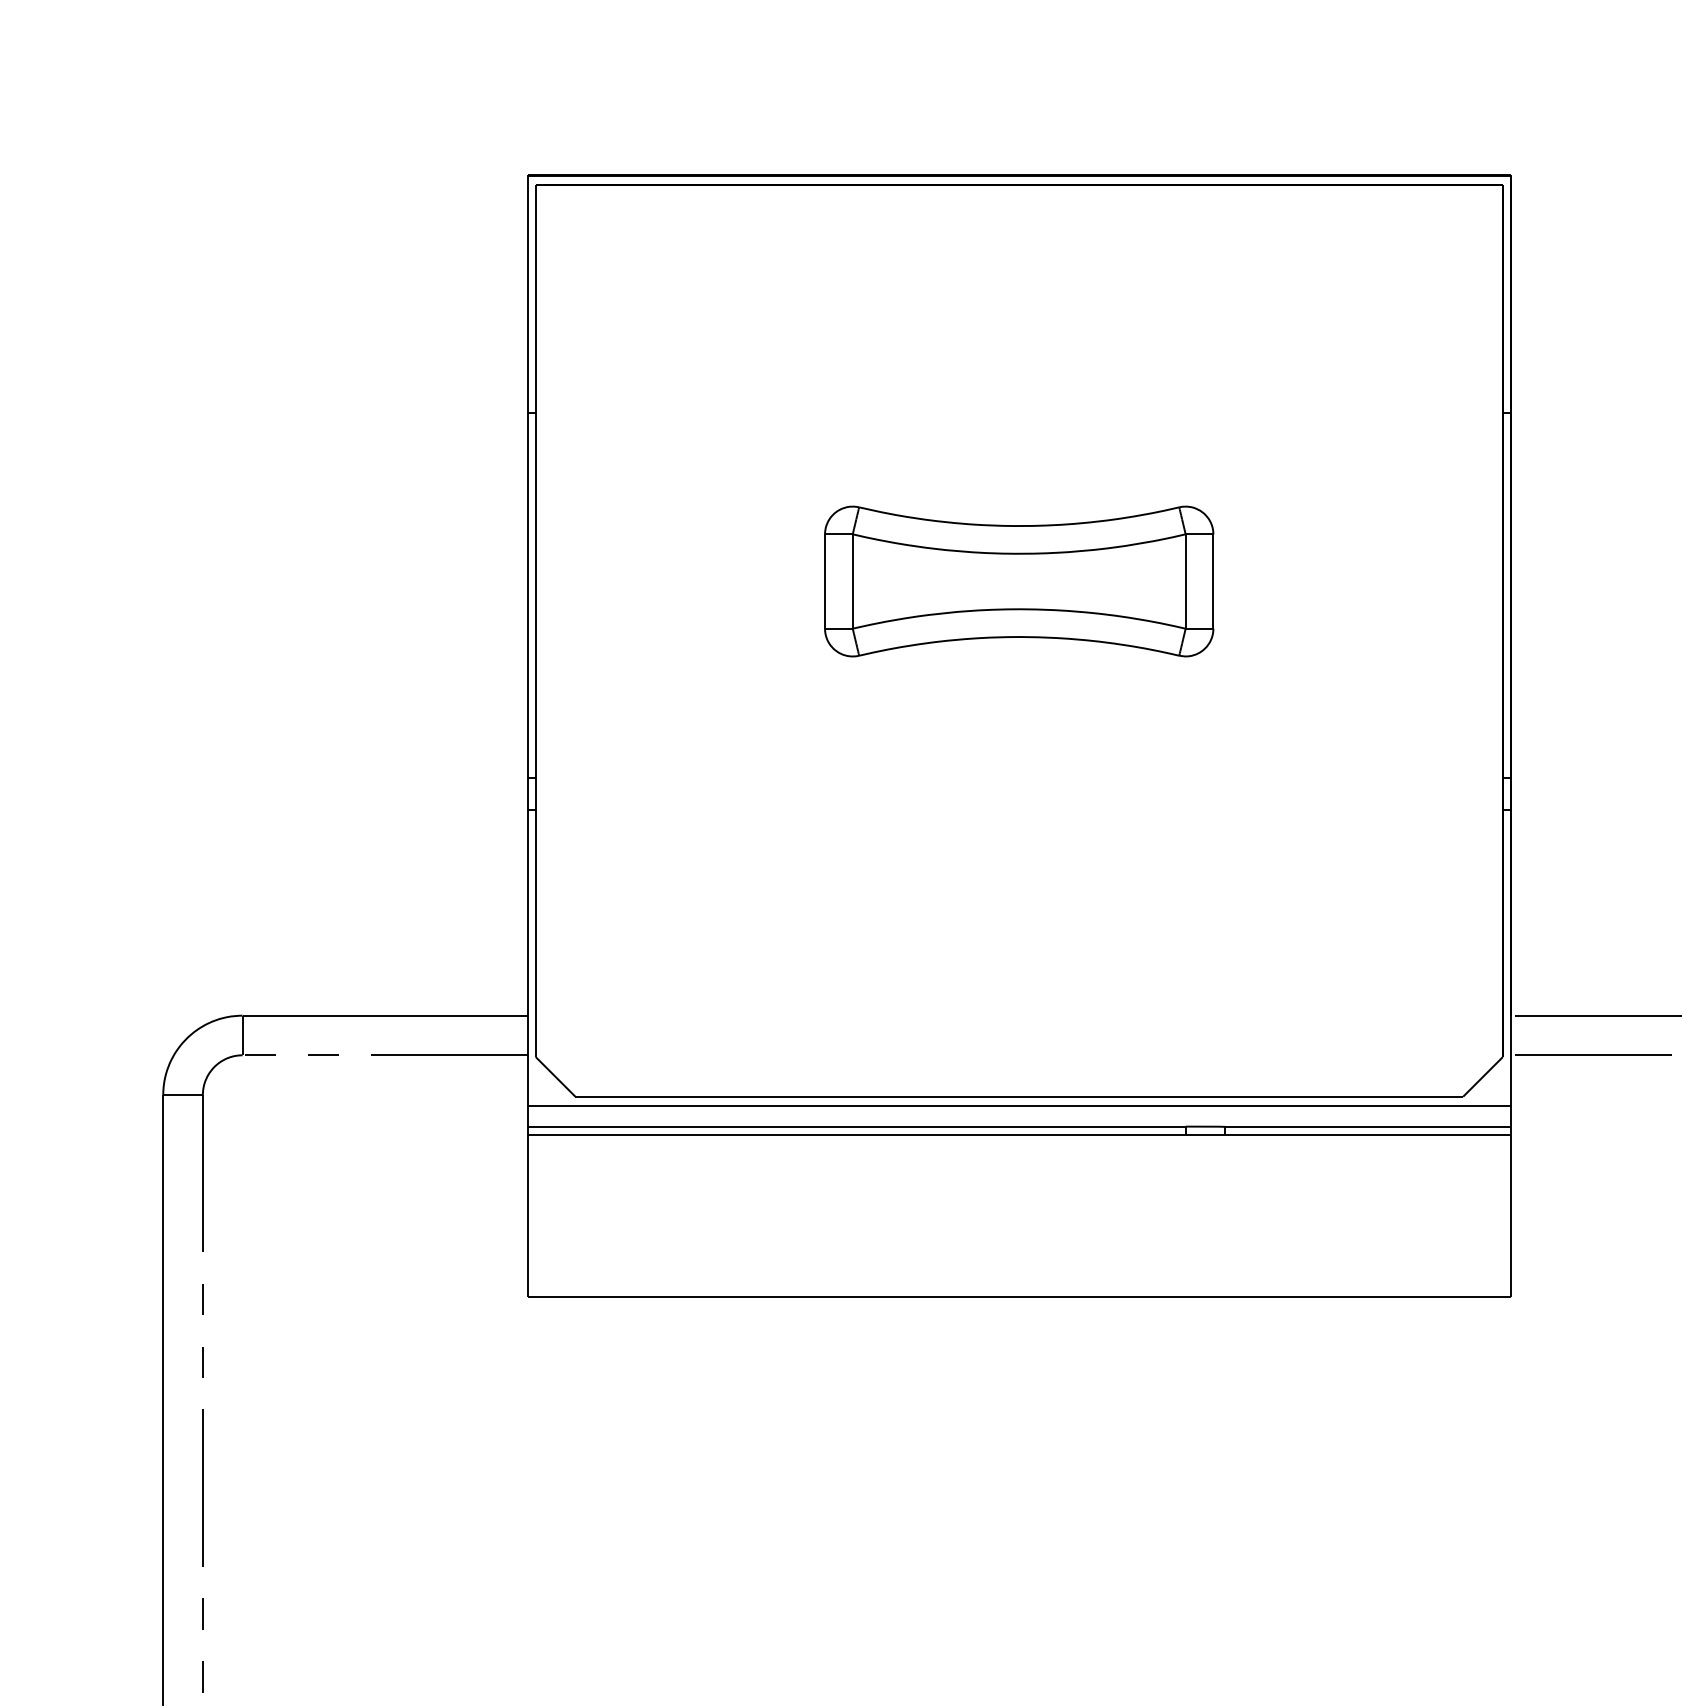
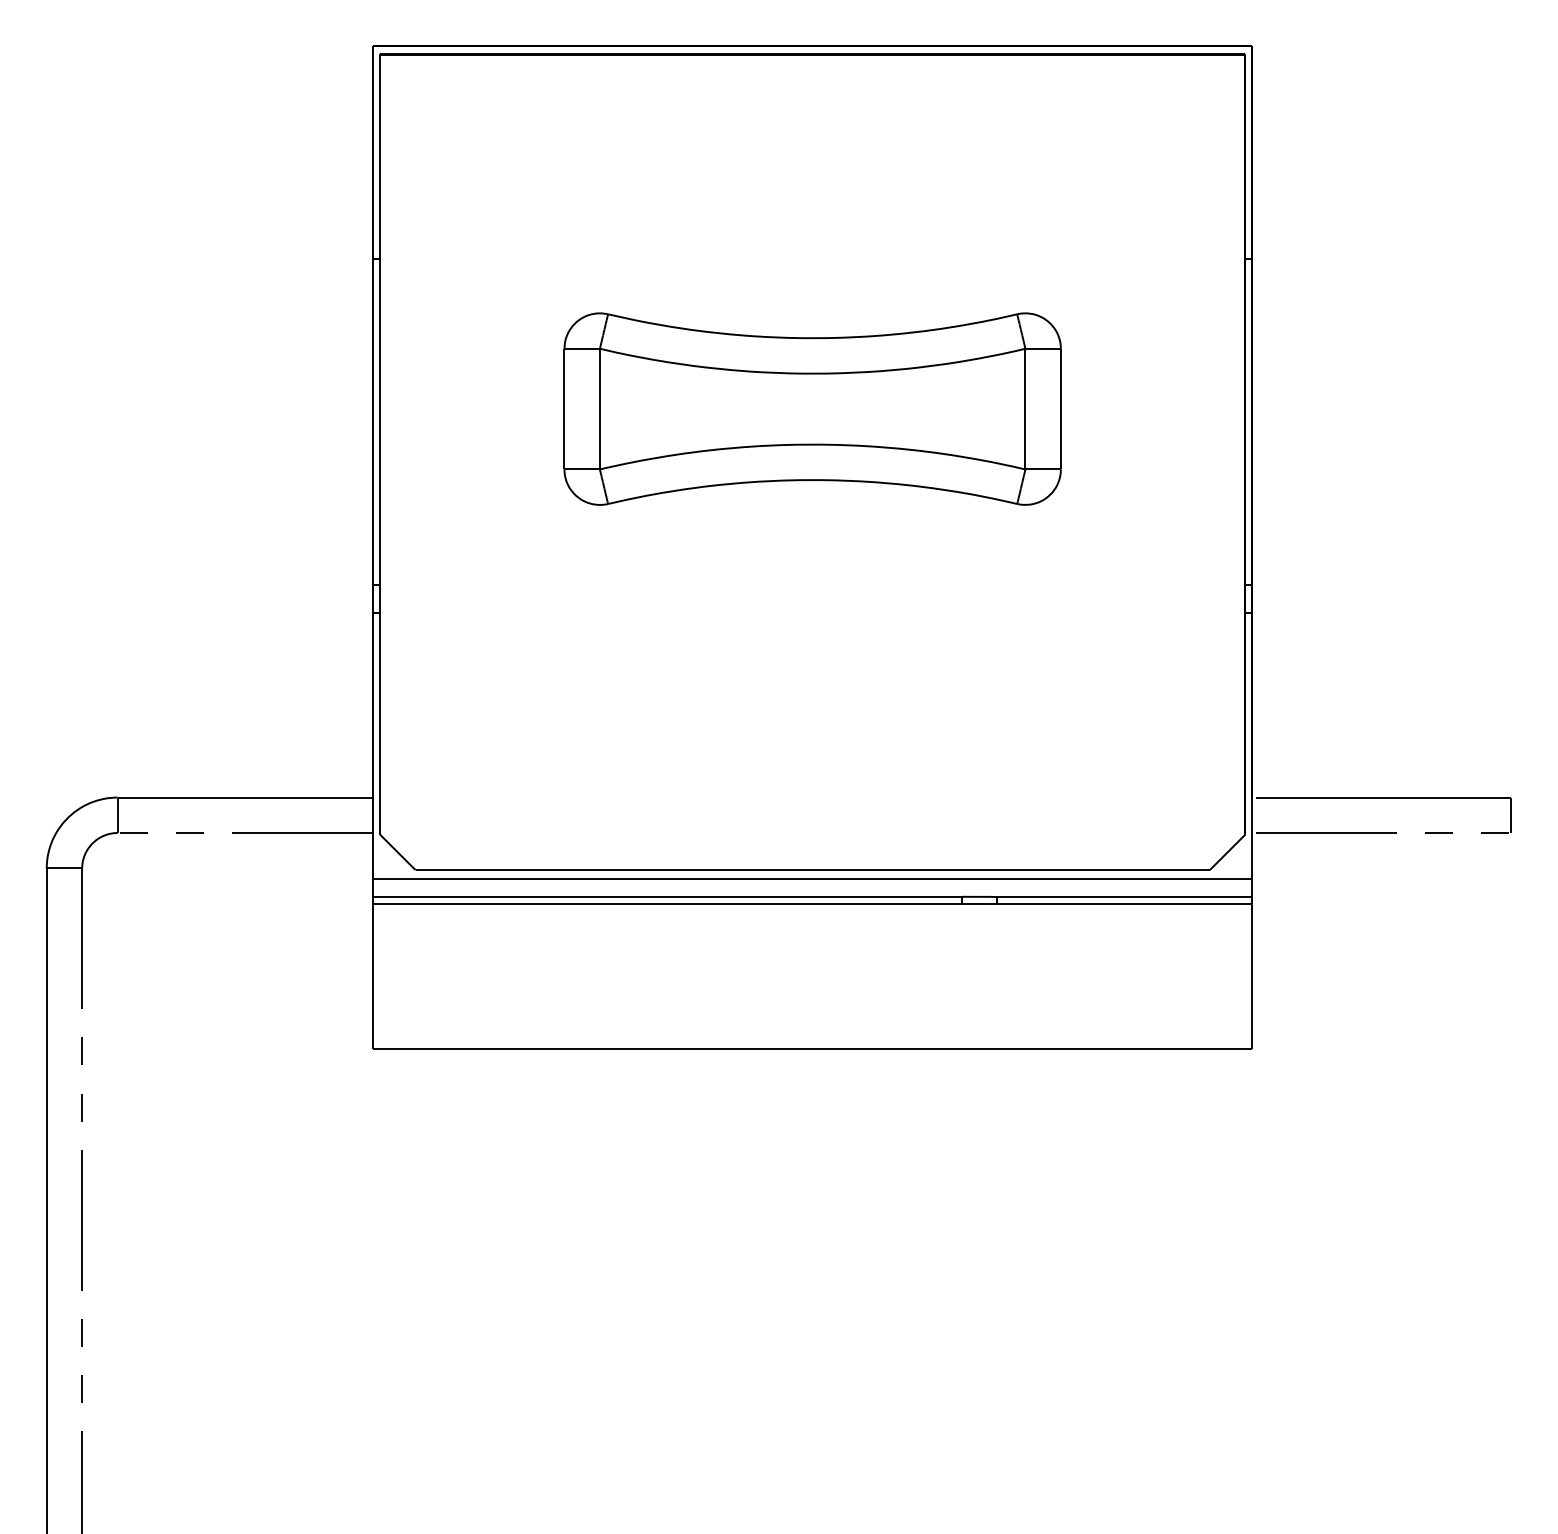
part: (1019, 580) -> (812, 408), size x1.43

